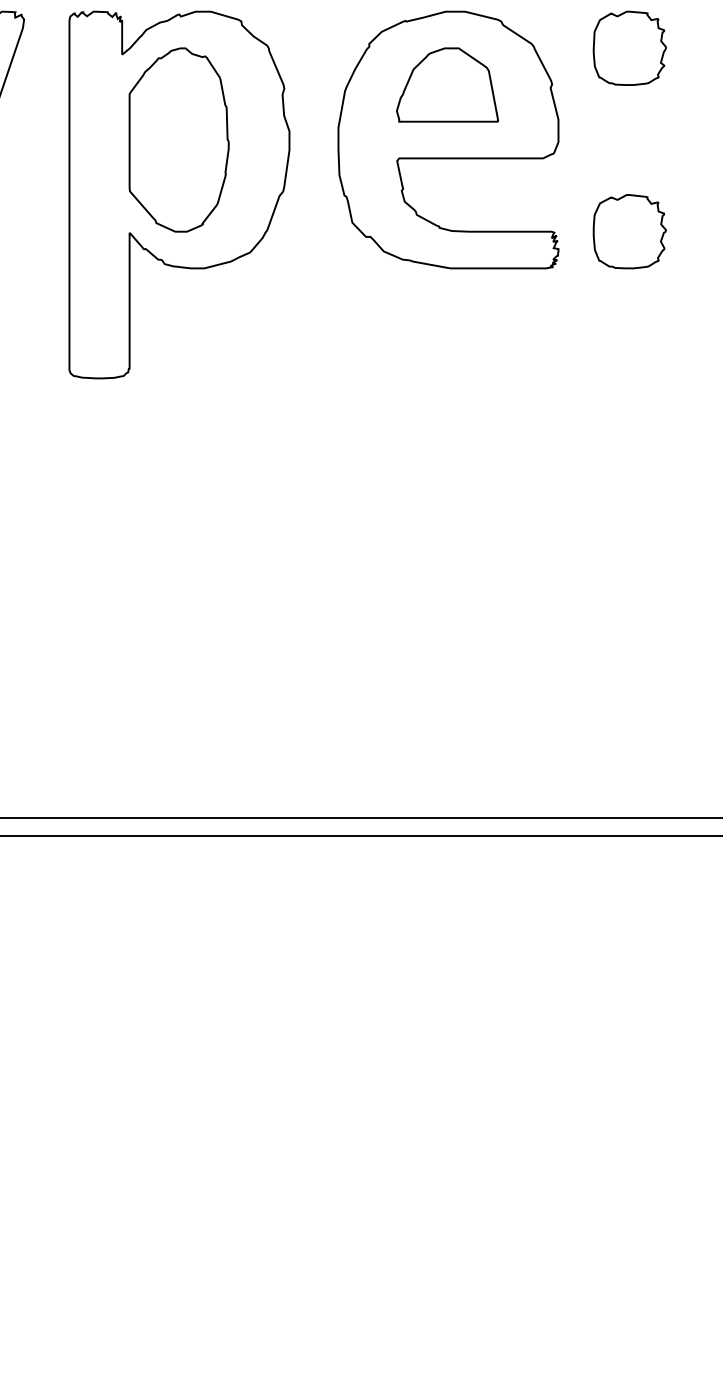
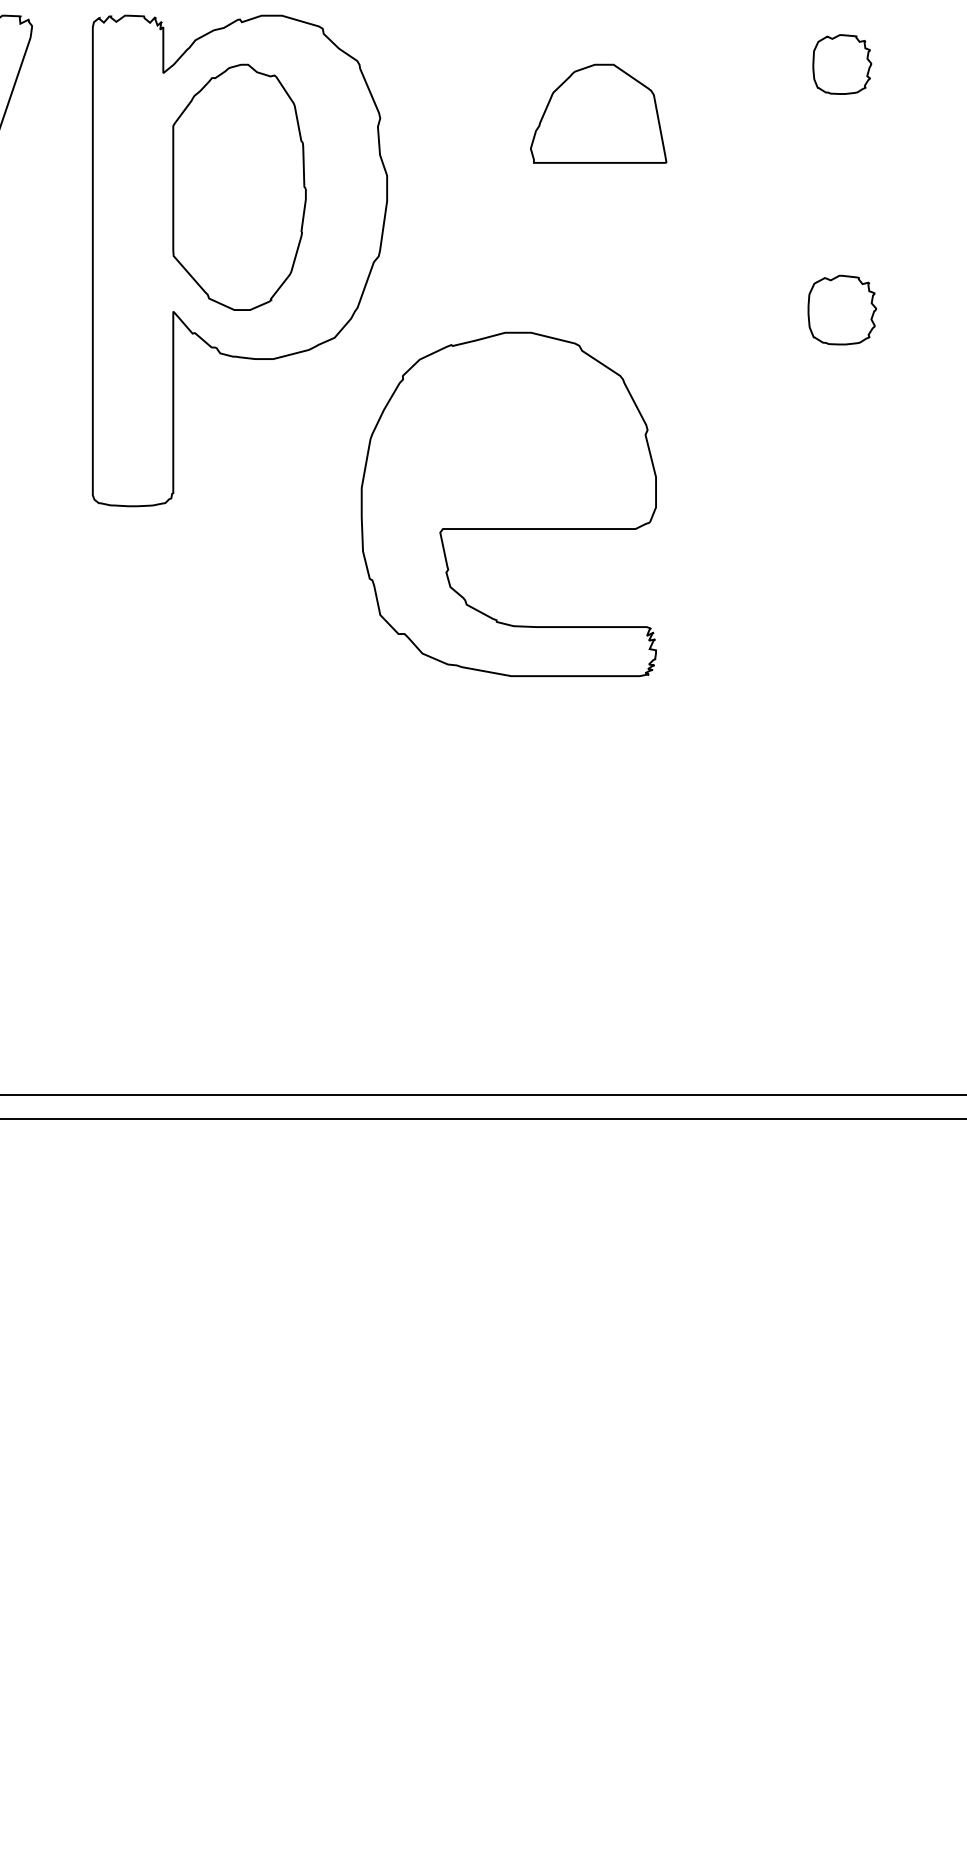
part: (629, 47) -> (842, 63), size x0.6
part: (448, 139) -> (508, 503), moved
part: (629, 231) -> (842, 309), size x0.7

